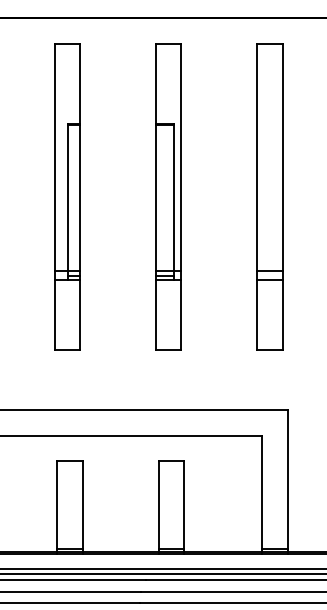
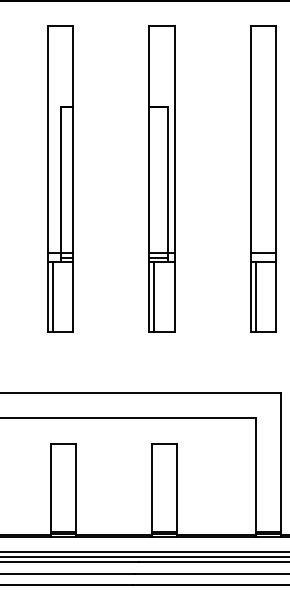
line: (59, 314) -> (52, 297), added
line: (161, 314) -> (154, 297), added
line: (262, 314) -> (255, 297), added

